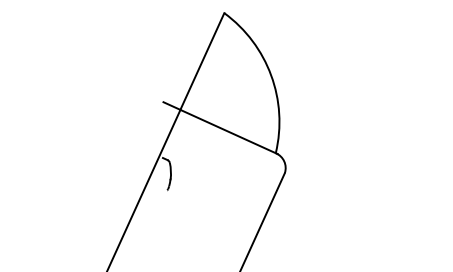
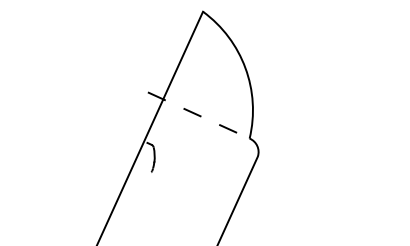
line: (220, 128) -> (199, 116), solid -> dashed

